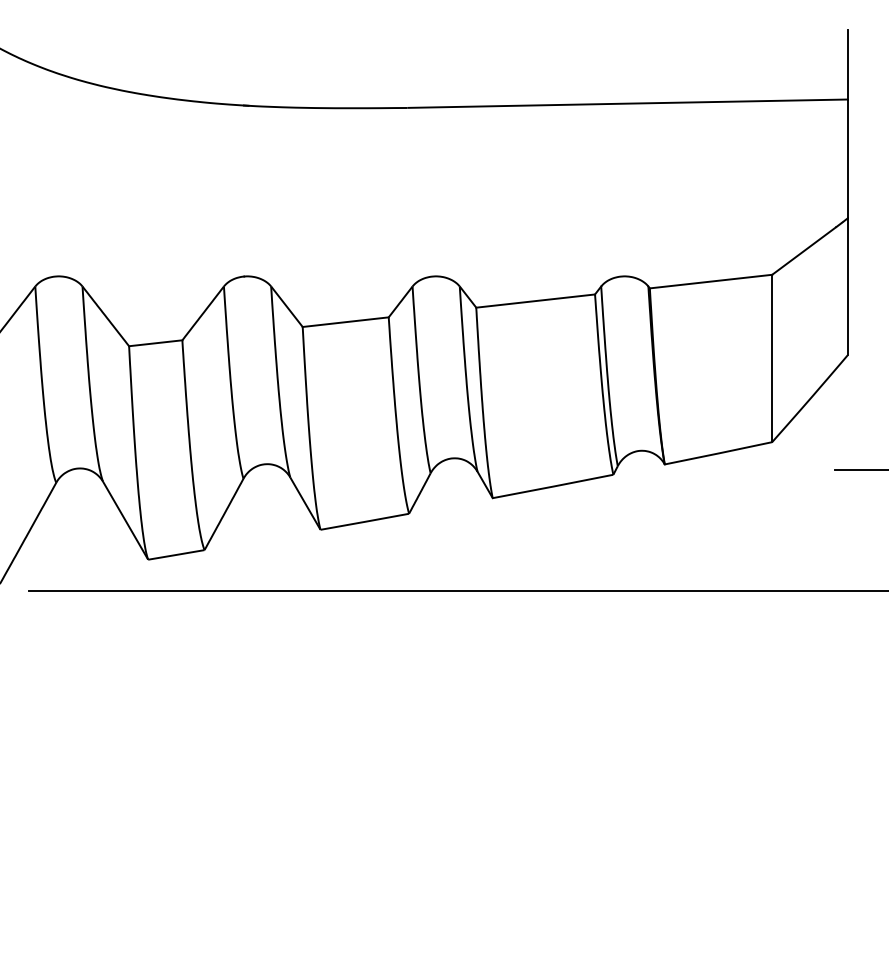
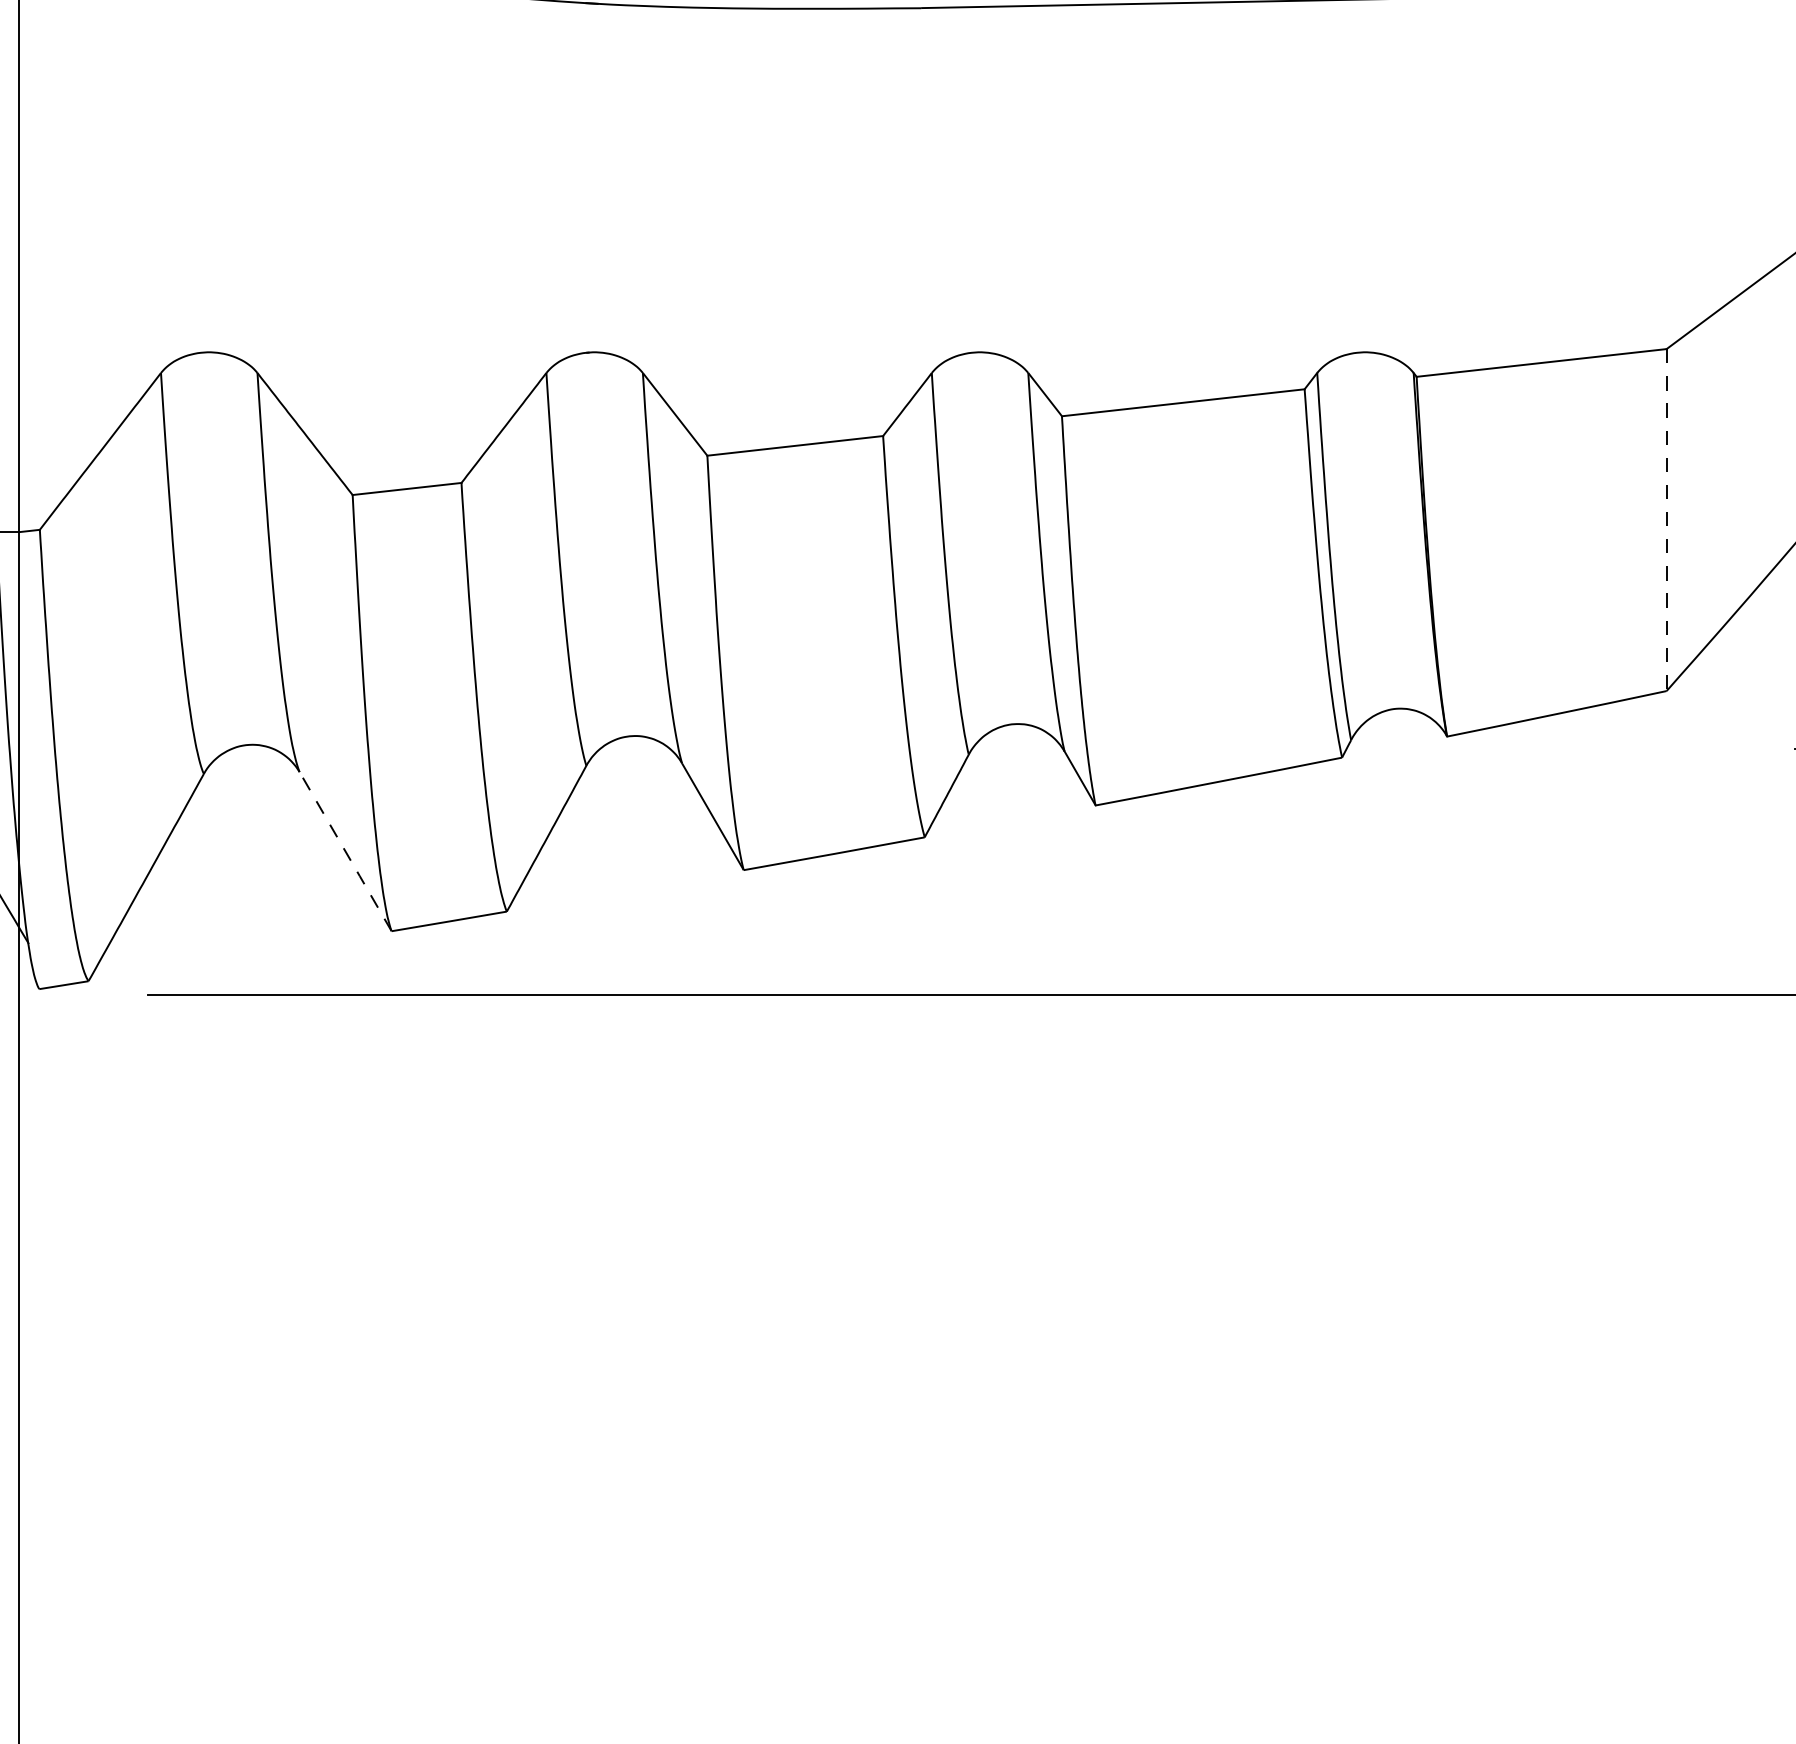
line: (772, 358) -> (1667, 520), solid -> dashed
line: (126, 521) -> (347, 853), solid -> dashed

